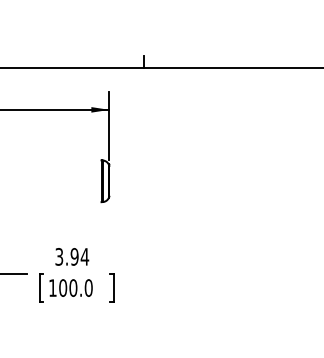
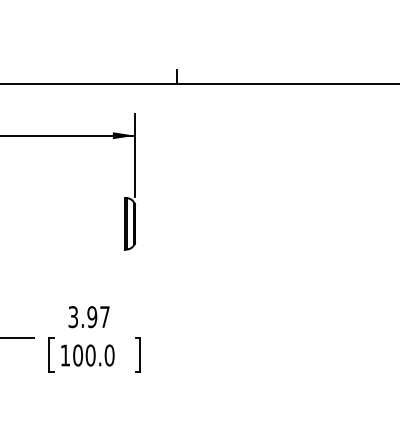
text: (84, 256) -> (104, 316), 3.94 -> 3.97

